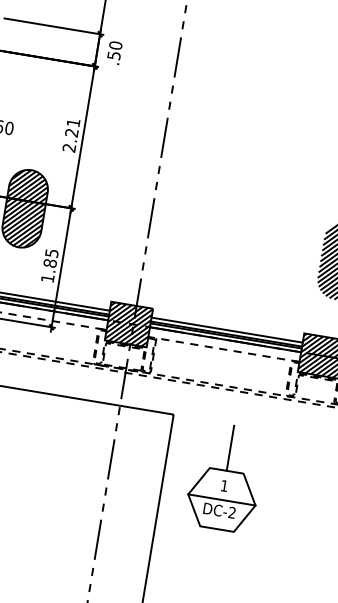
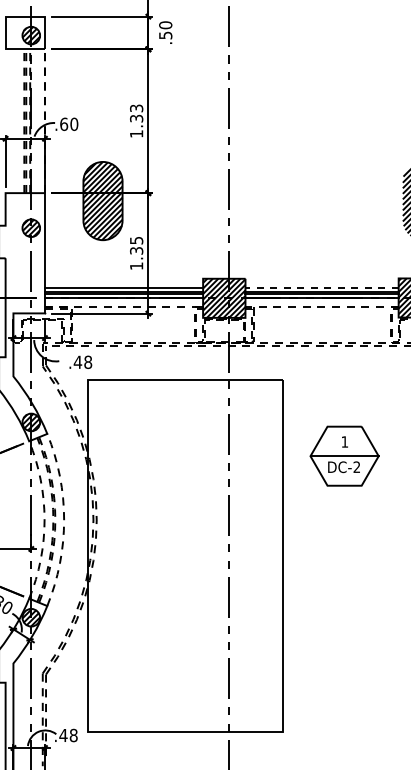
text: (71, 134) -> (136, 120), 2.21 -> 1.33
text: (50, 263) -> (136, 250), 1.85 -> 1.35
line: (227, 329) -> (322, 287), solid -> dashed
line: (230, 447) -> (344, 403), removed

